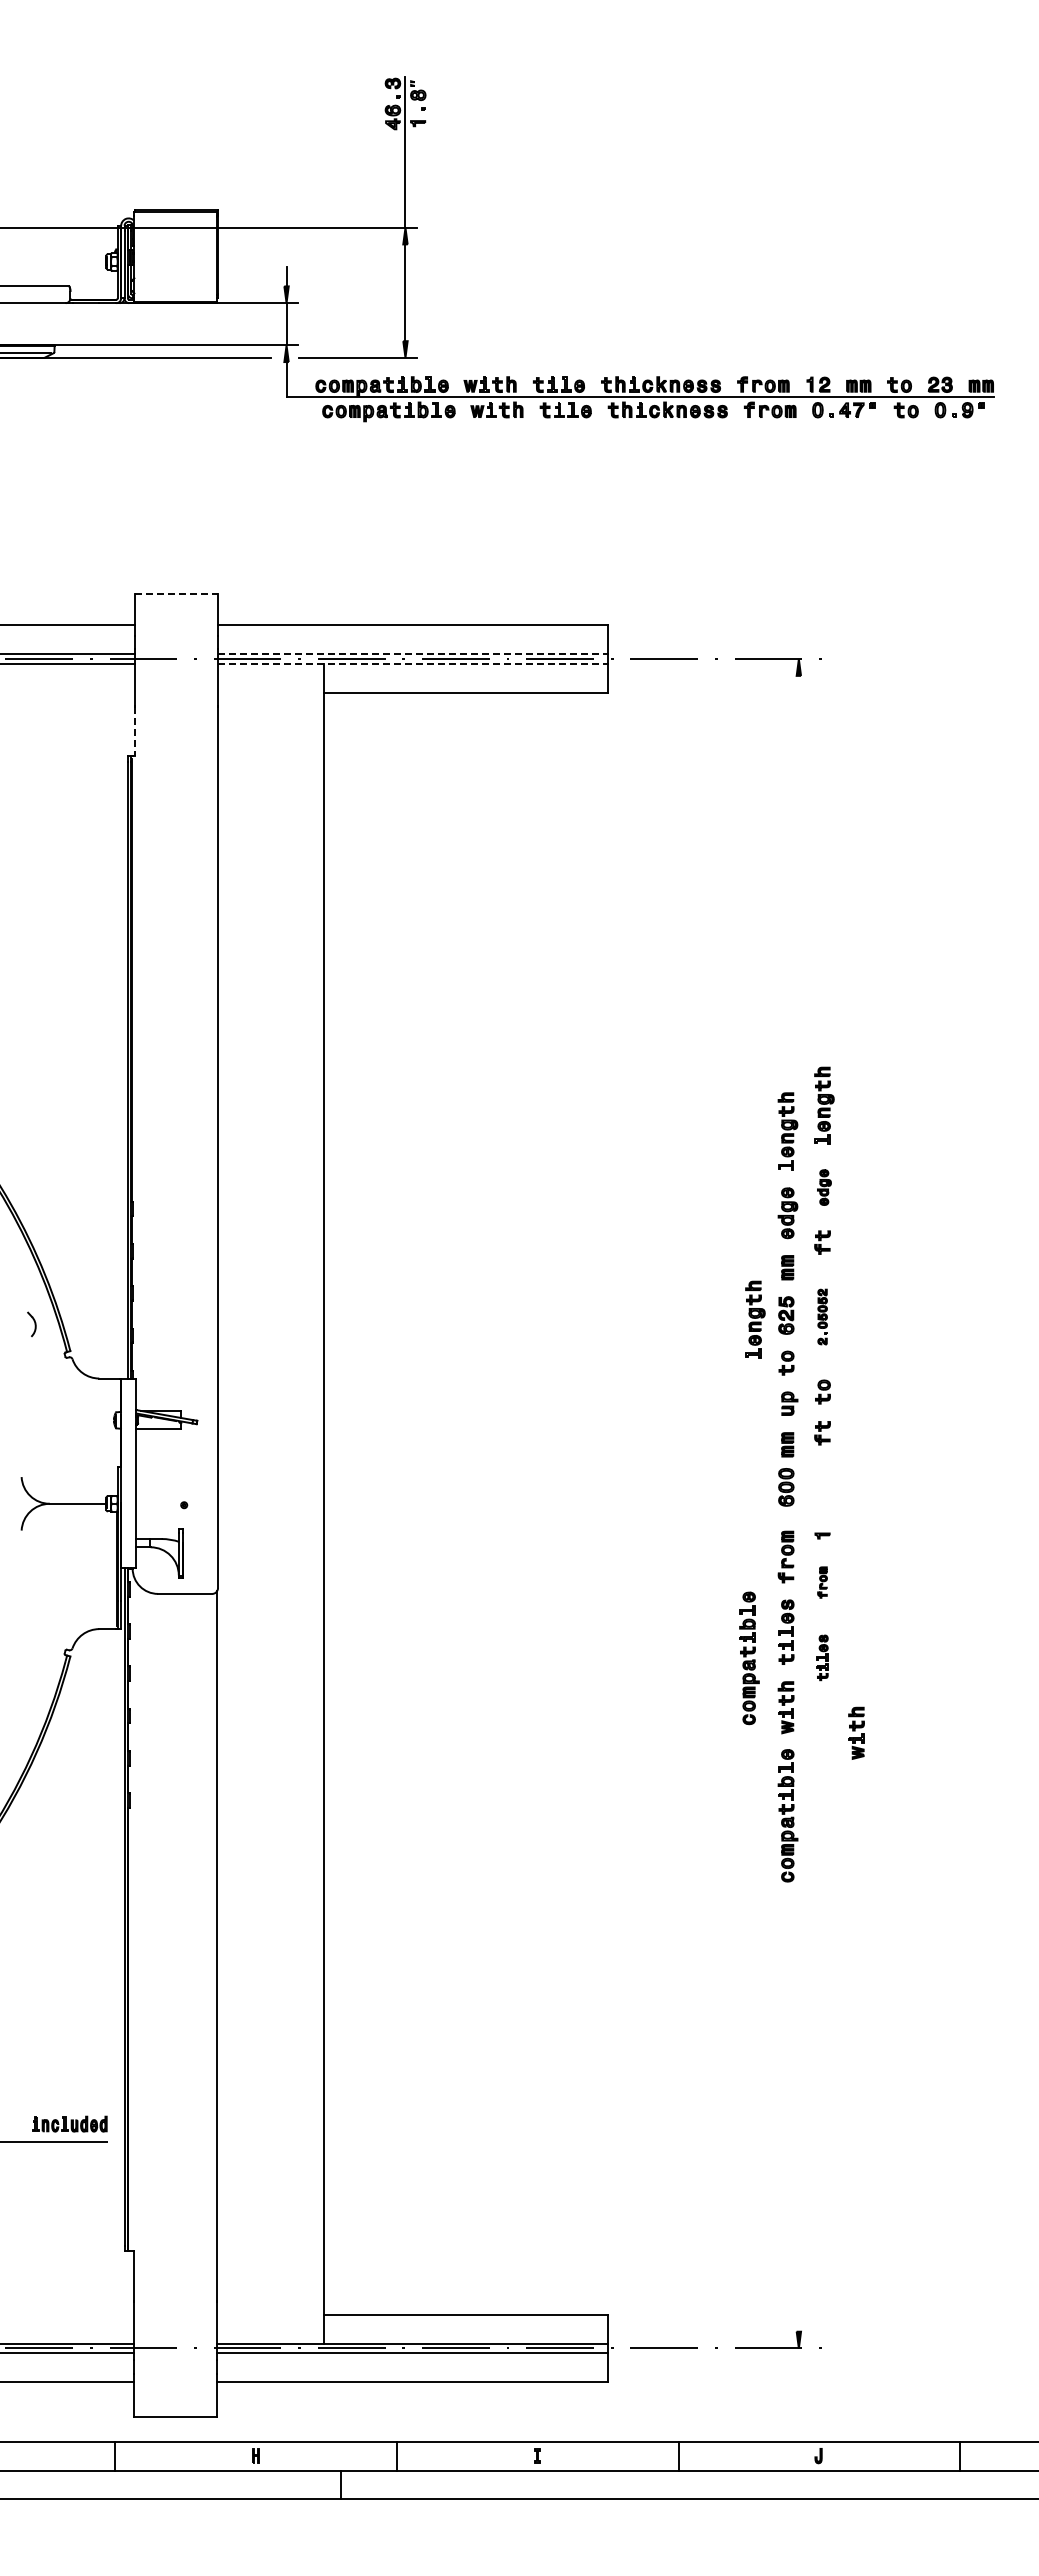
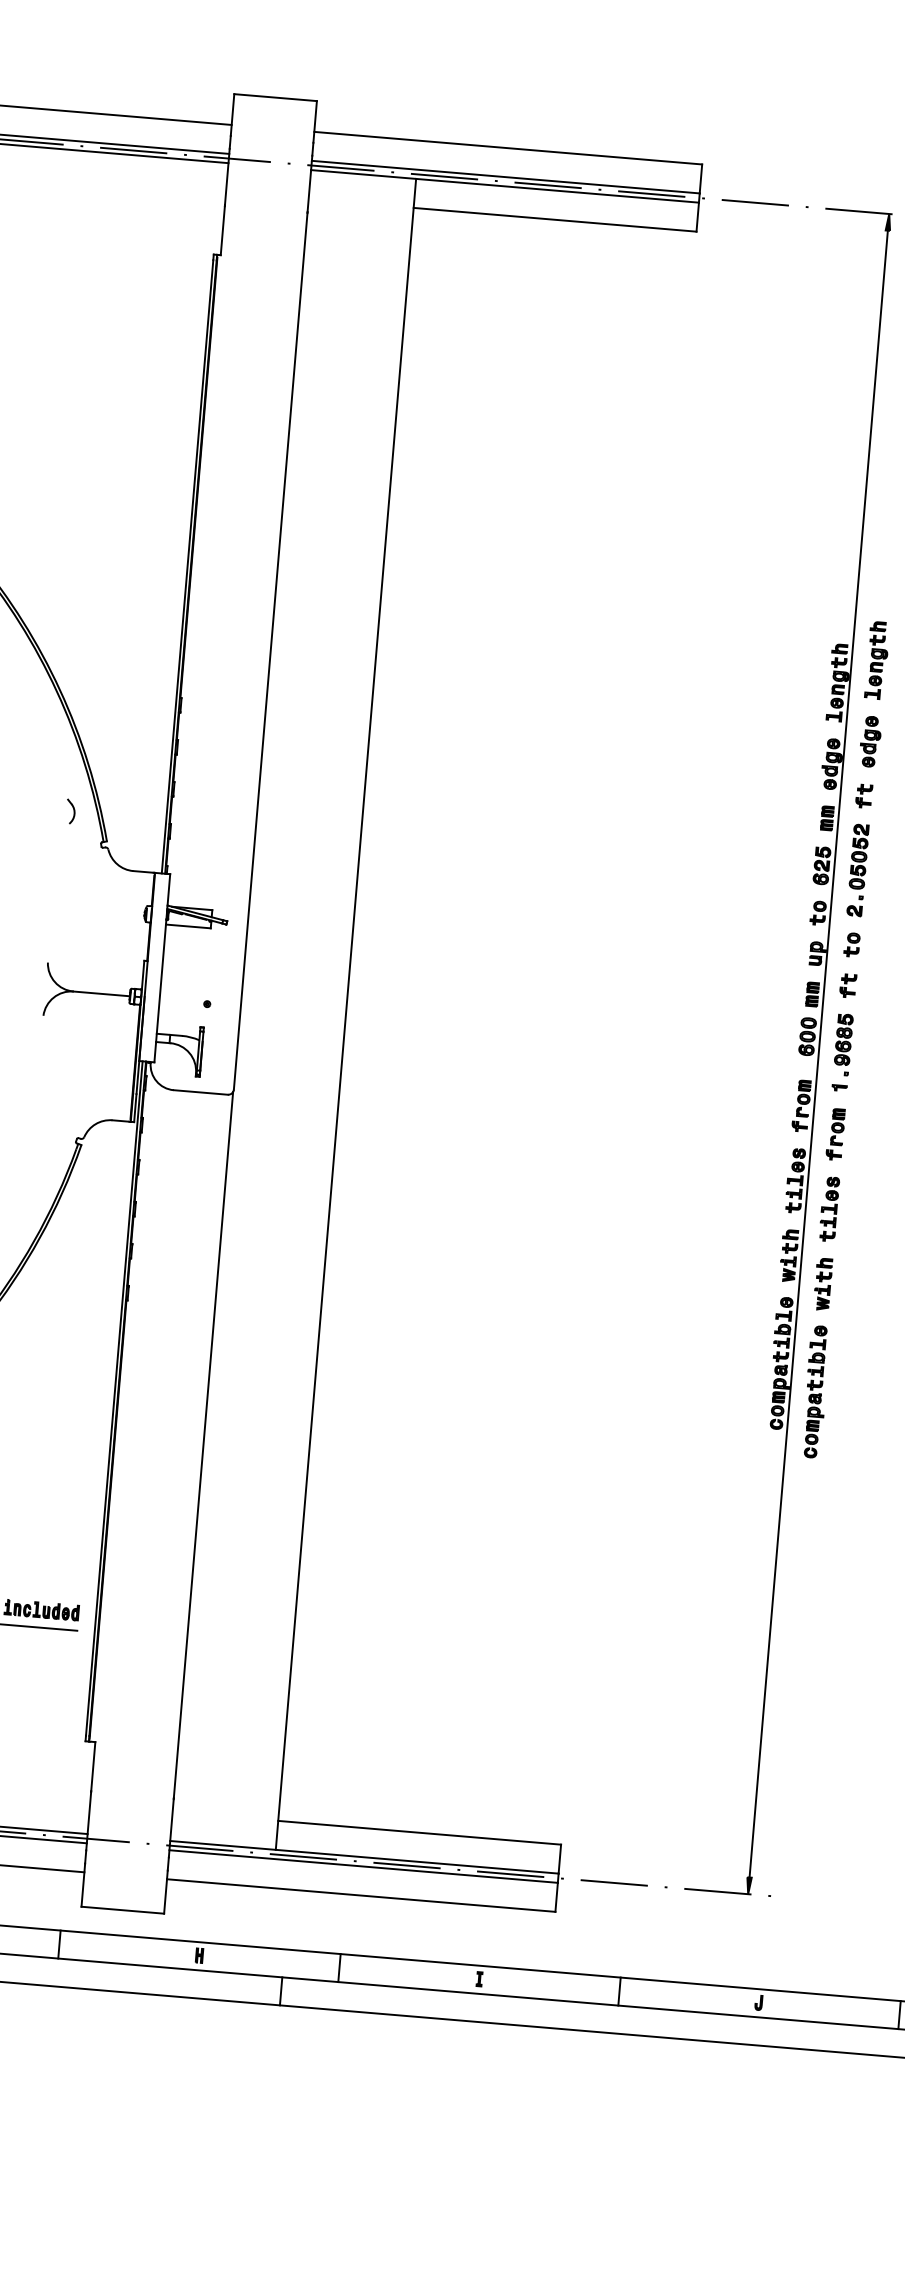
line: (176, 594) -> (275, 97), dashed -> solid
line: (412, 654) -> (505, 177), dashed -> solid
line: (412, 663) -> (504, 186), dashed -> solid
line: (134, 731) -> (222, 230), dashed -> solid
part: (824, 1187) -> (870, 741), size x1.43
part: (822, 1316) -> (857, 869), size x1.67
part: (755, 1319) -> (790, 867), removed
part: (822, 1492) -> (843, 1044), added
line: (798, 1503) -> (818, 1053), added
part: (822, 1582) -> (835, 1134), size x1.67
part: (822, 1657) -> (829, 1208), size x1.43
part: (749, 1658) -> (816, 1392), moved
part: (856, 1732) -> (823, 1283), moved

